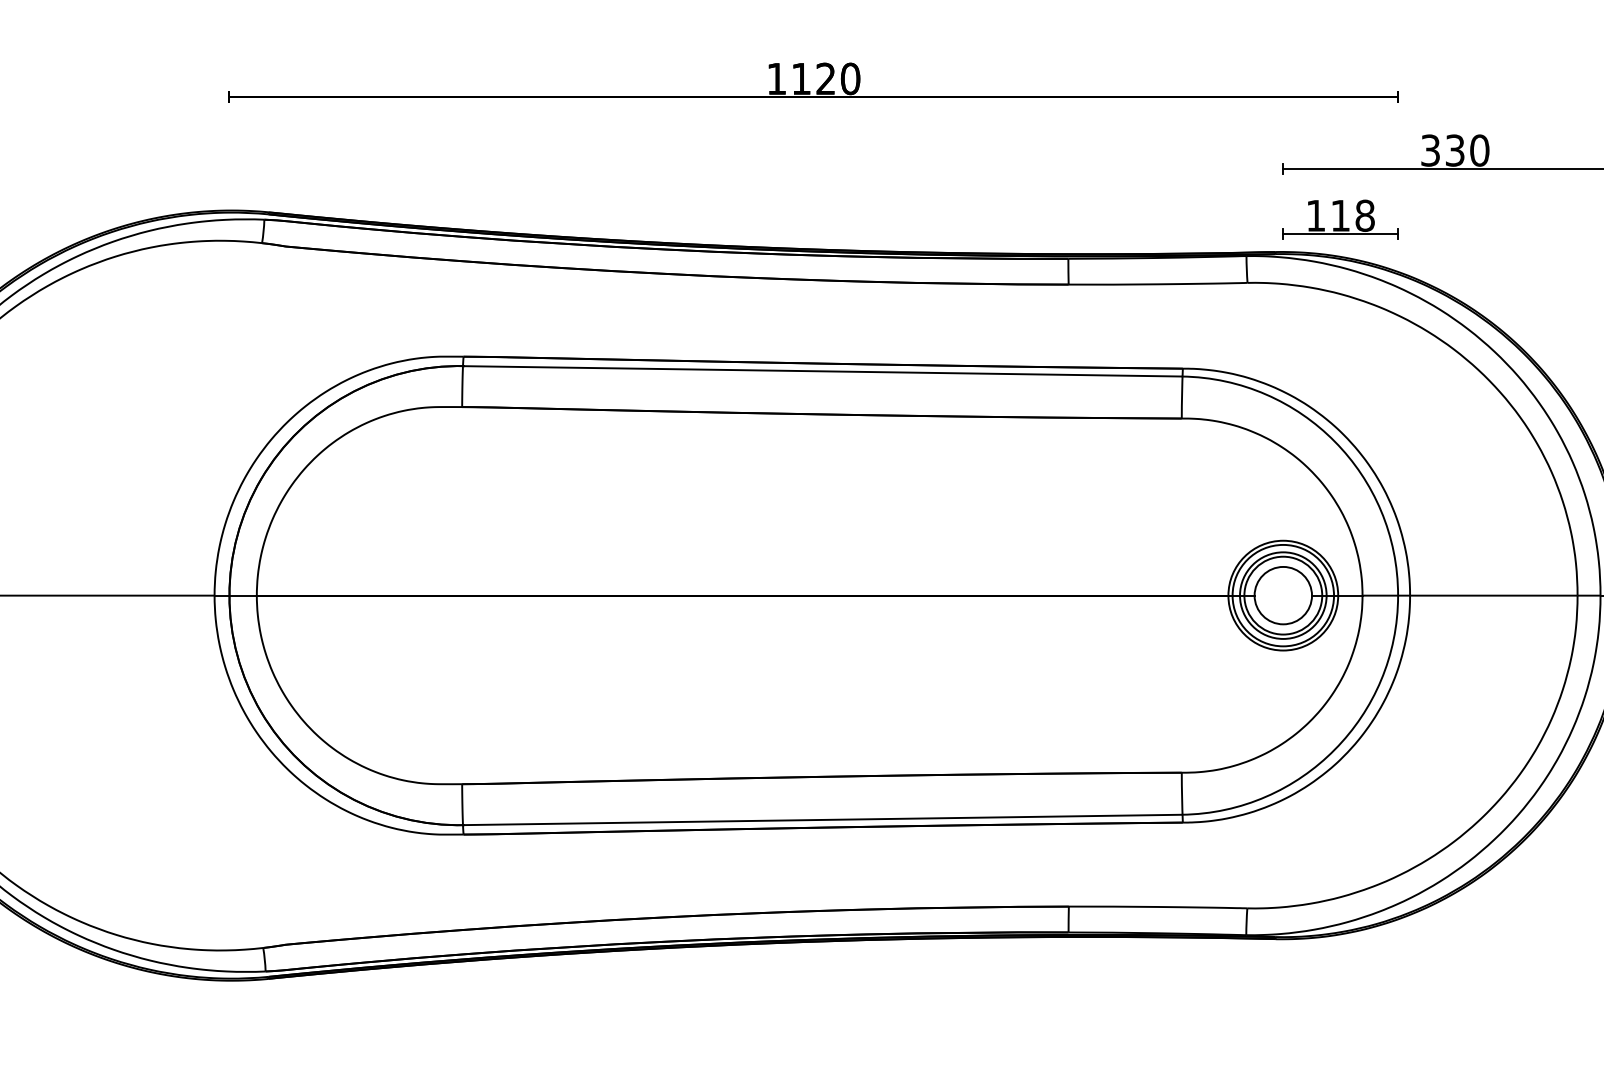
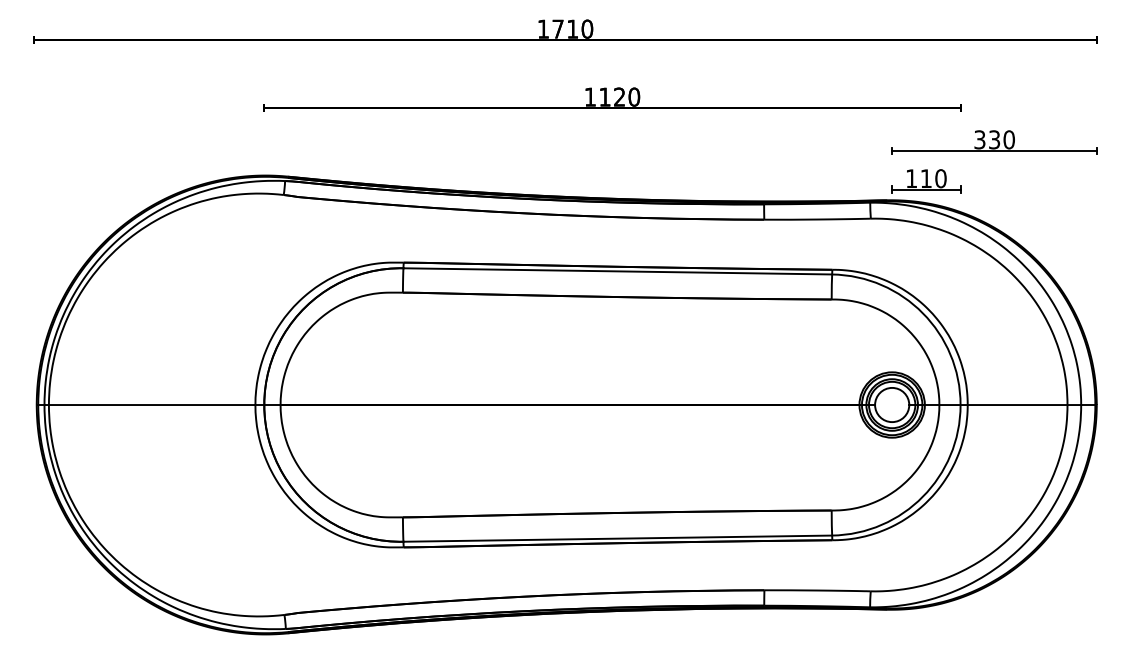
text: (1364, 215) -> (940, 178), 118 -> 110

